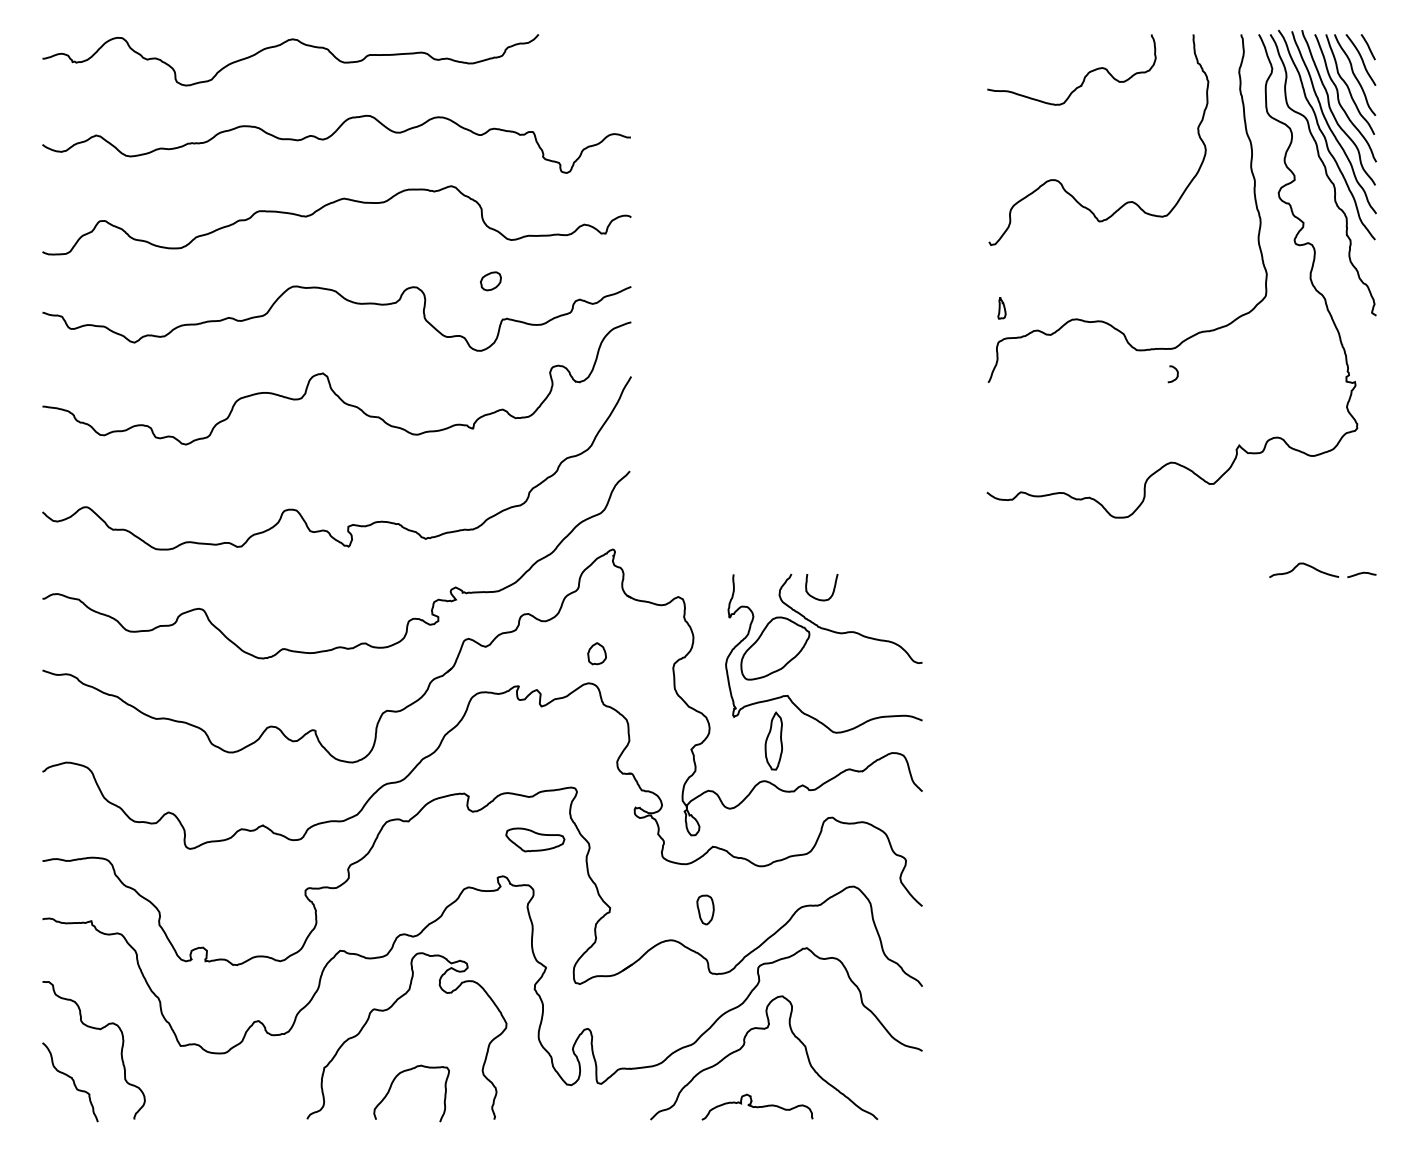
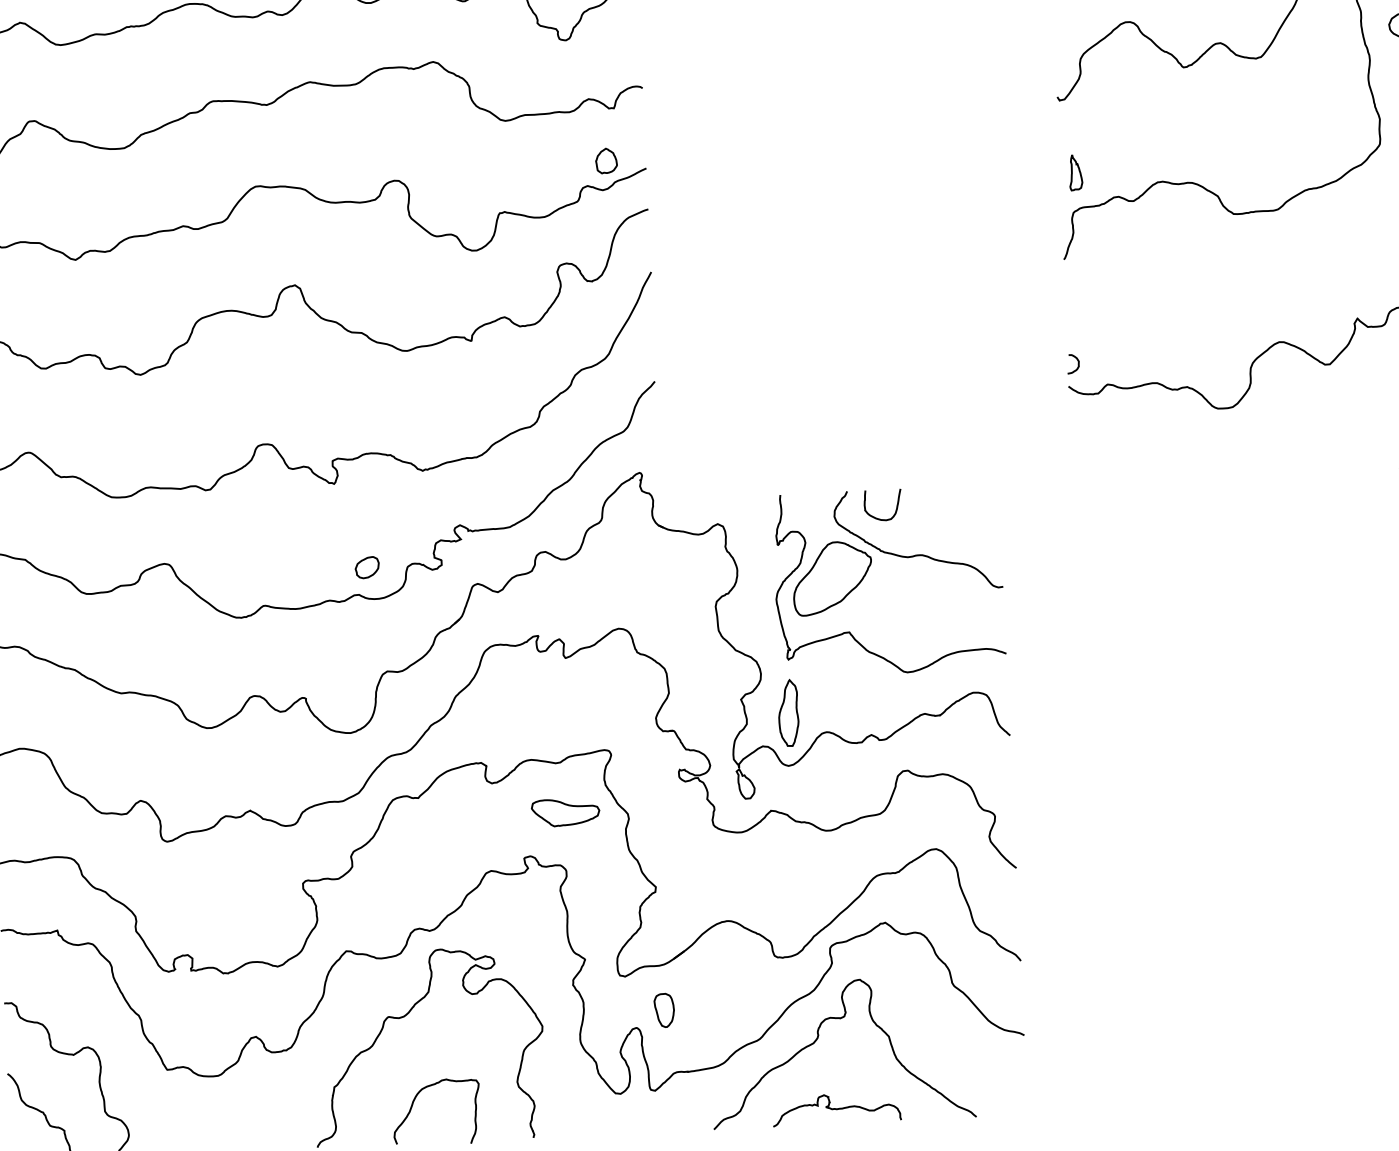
part: (490, 281) -> (366, 567), moved
part: (1001, 308) -> (1075, 173), size x1.43
curve: (1176, 374) -> (1077, 364), moved
part: (596, 653) -> (605, 160), moved
part: (773, 740) -> (788, 712), moved
part: (705, 909) -> (664, 1009), moved

